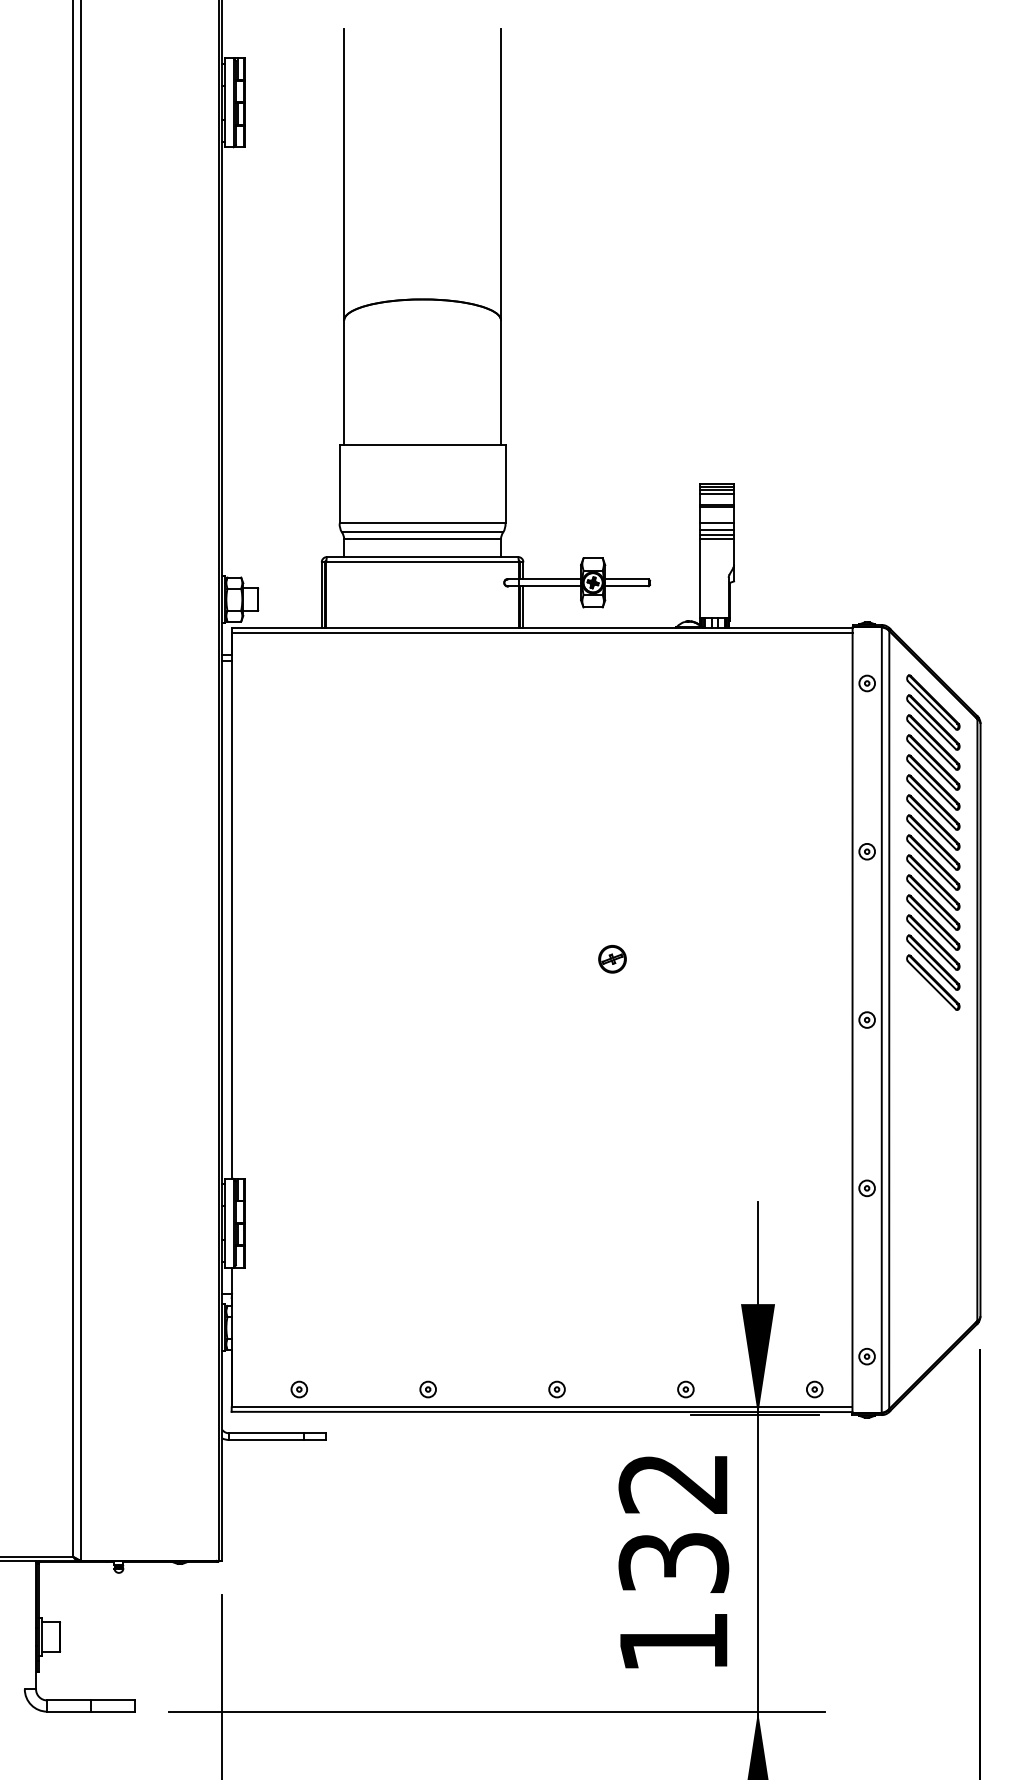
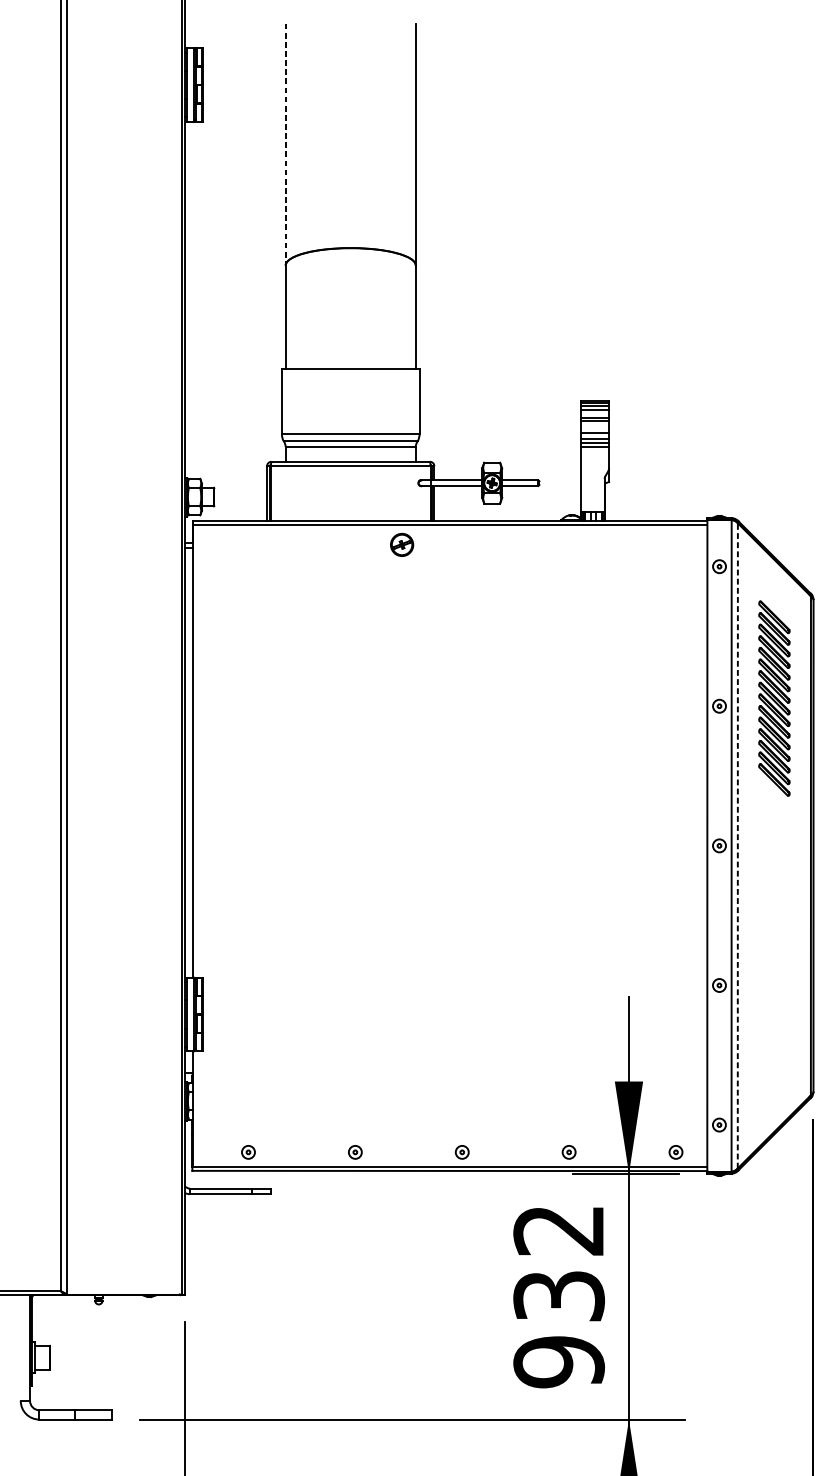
line: (344, 174) -> (285, 144), solid -> dashed
part: (933, 842) -> (774, 698), size x0.7
part: (612, 959) -> (402, 545), moved
line: (889, 1020) -> (738, 846), solid -> dashed
text: (673, 1642) -> (558, 1362), 132 -> 932

